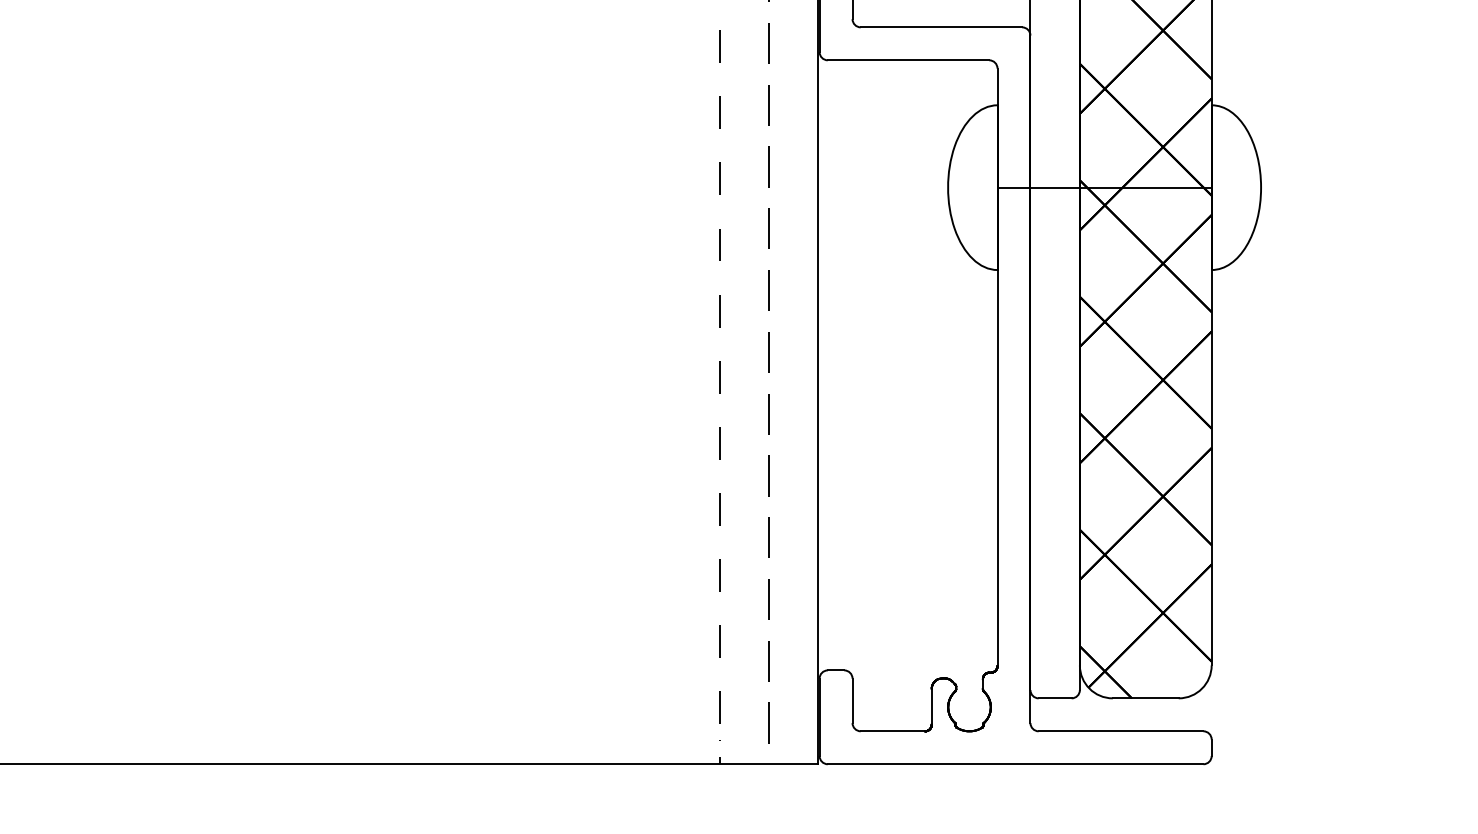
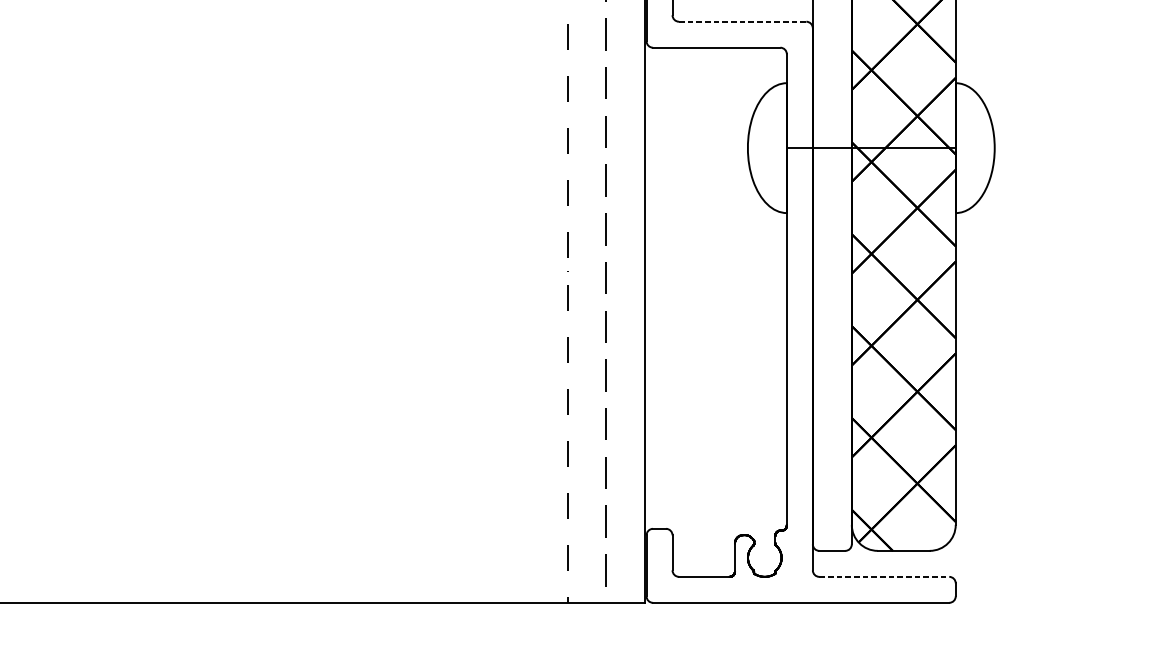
line: (941, 27) -> (742, 21), solid -> dashed
line: (1121, 731) -> (884, 577), solid -> dashed

